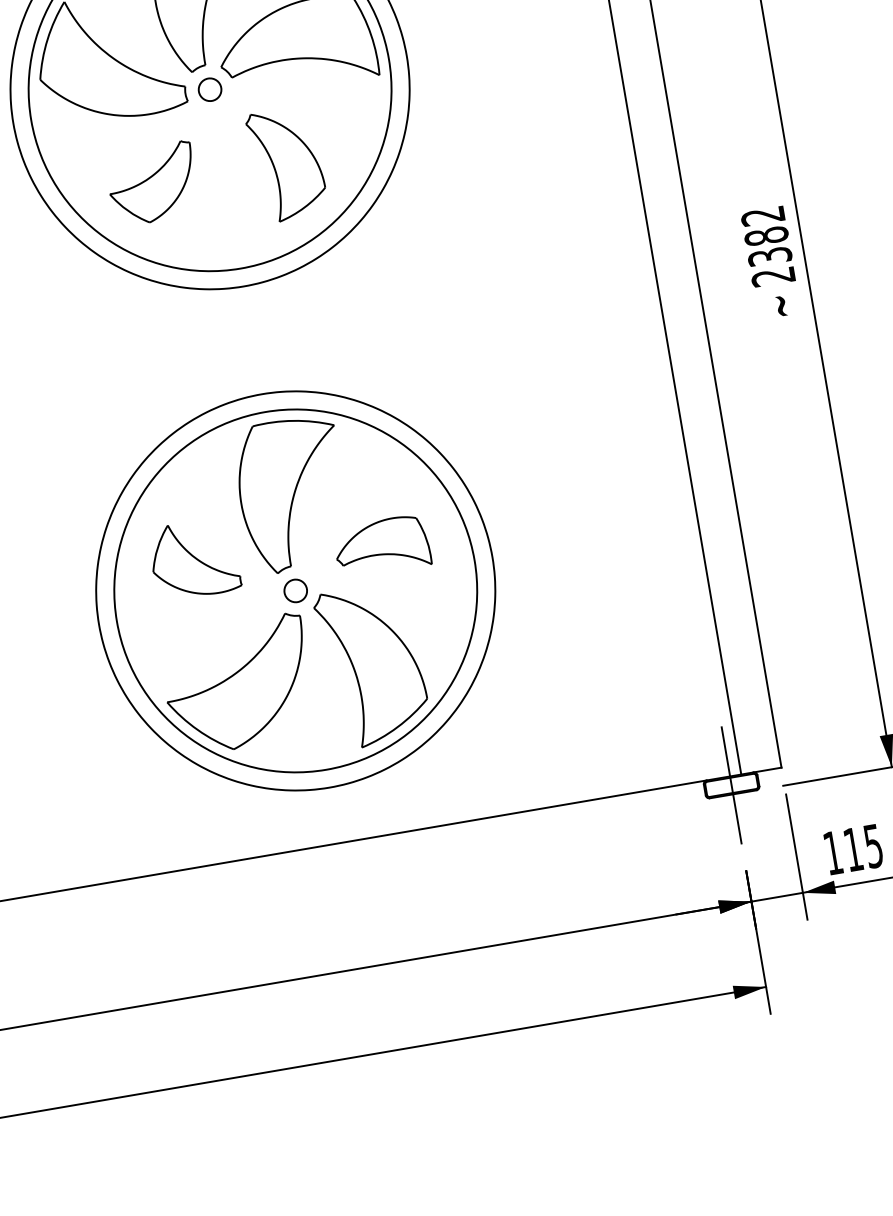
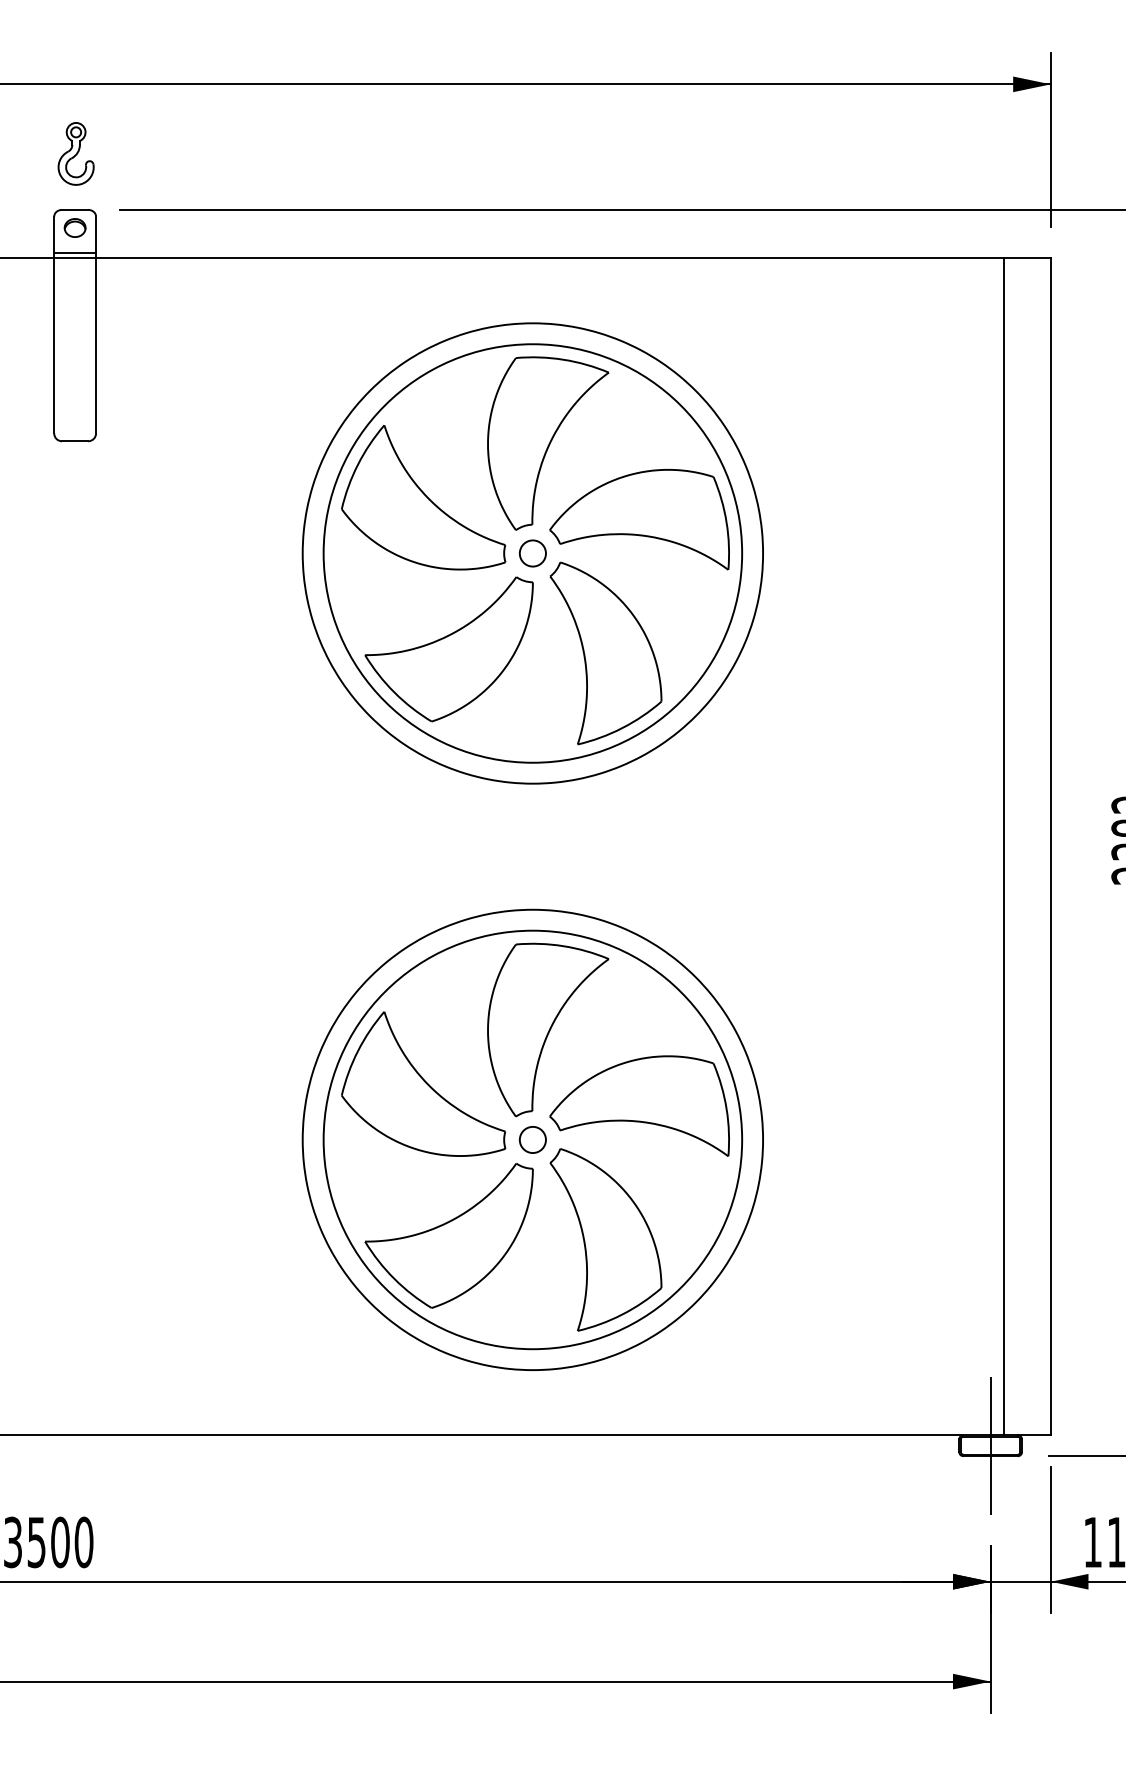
part: (286, 164) -> (605, 653), size x1.43
part: (151, 184) -> (448, 649), size x1.67
part: (381, 545) -> (639, 1105), size x1.67
part: (194, 558) -> (423, 1083), size x1.67

